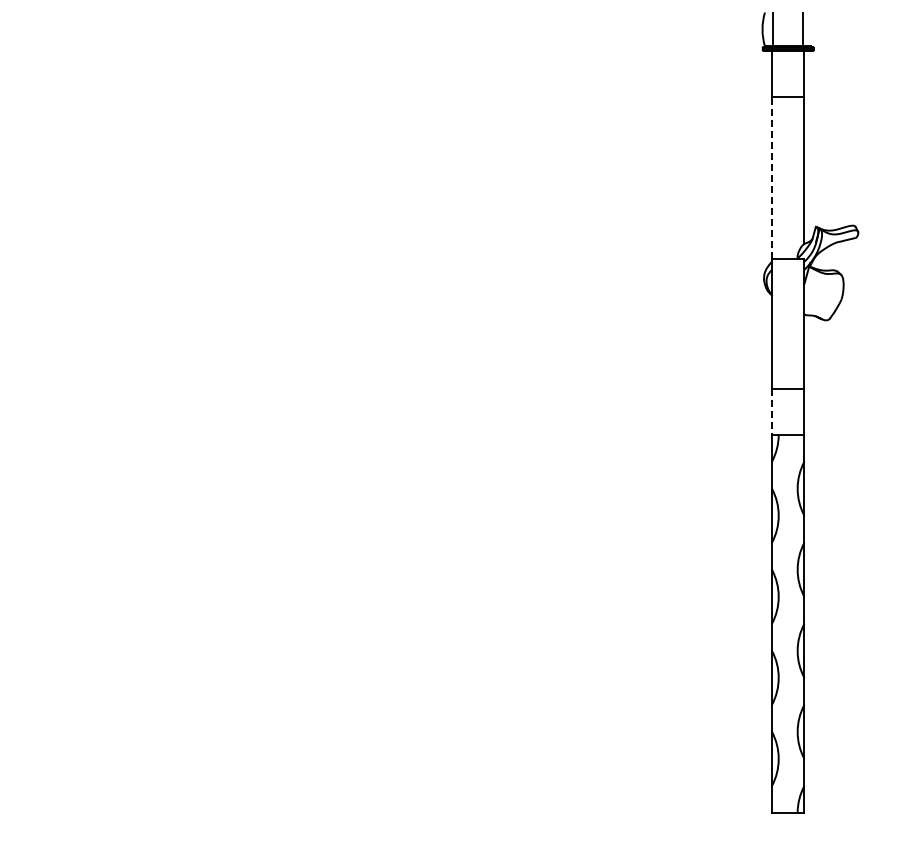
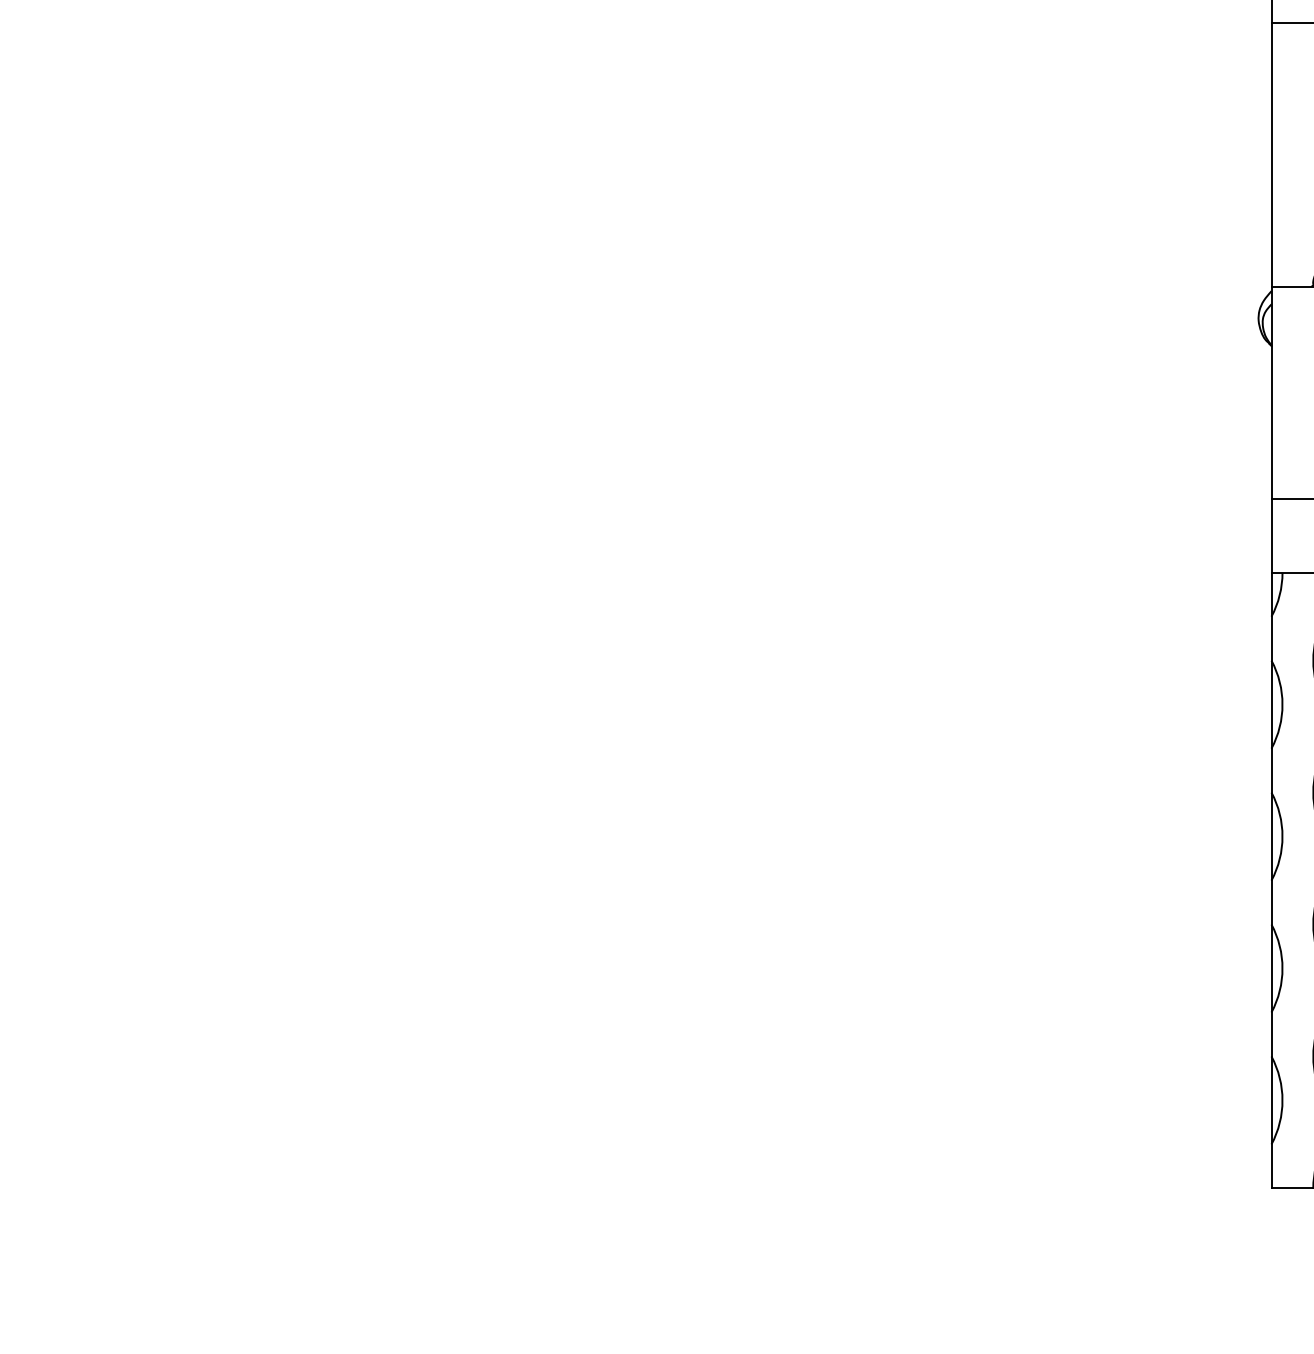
line: (771, 177) -> (1270, 153), dashed -> solid
line: (771, 412) -> (1270, 536), dashed -> solid

